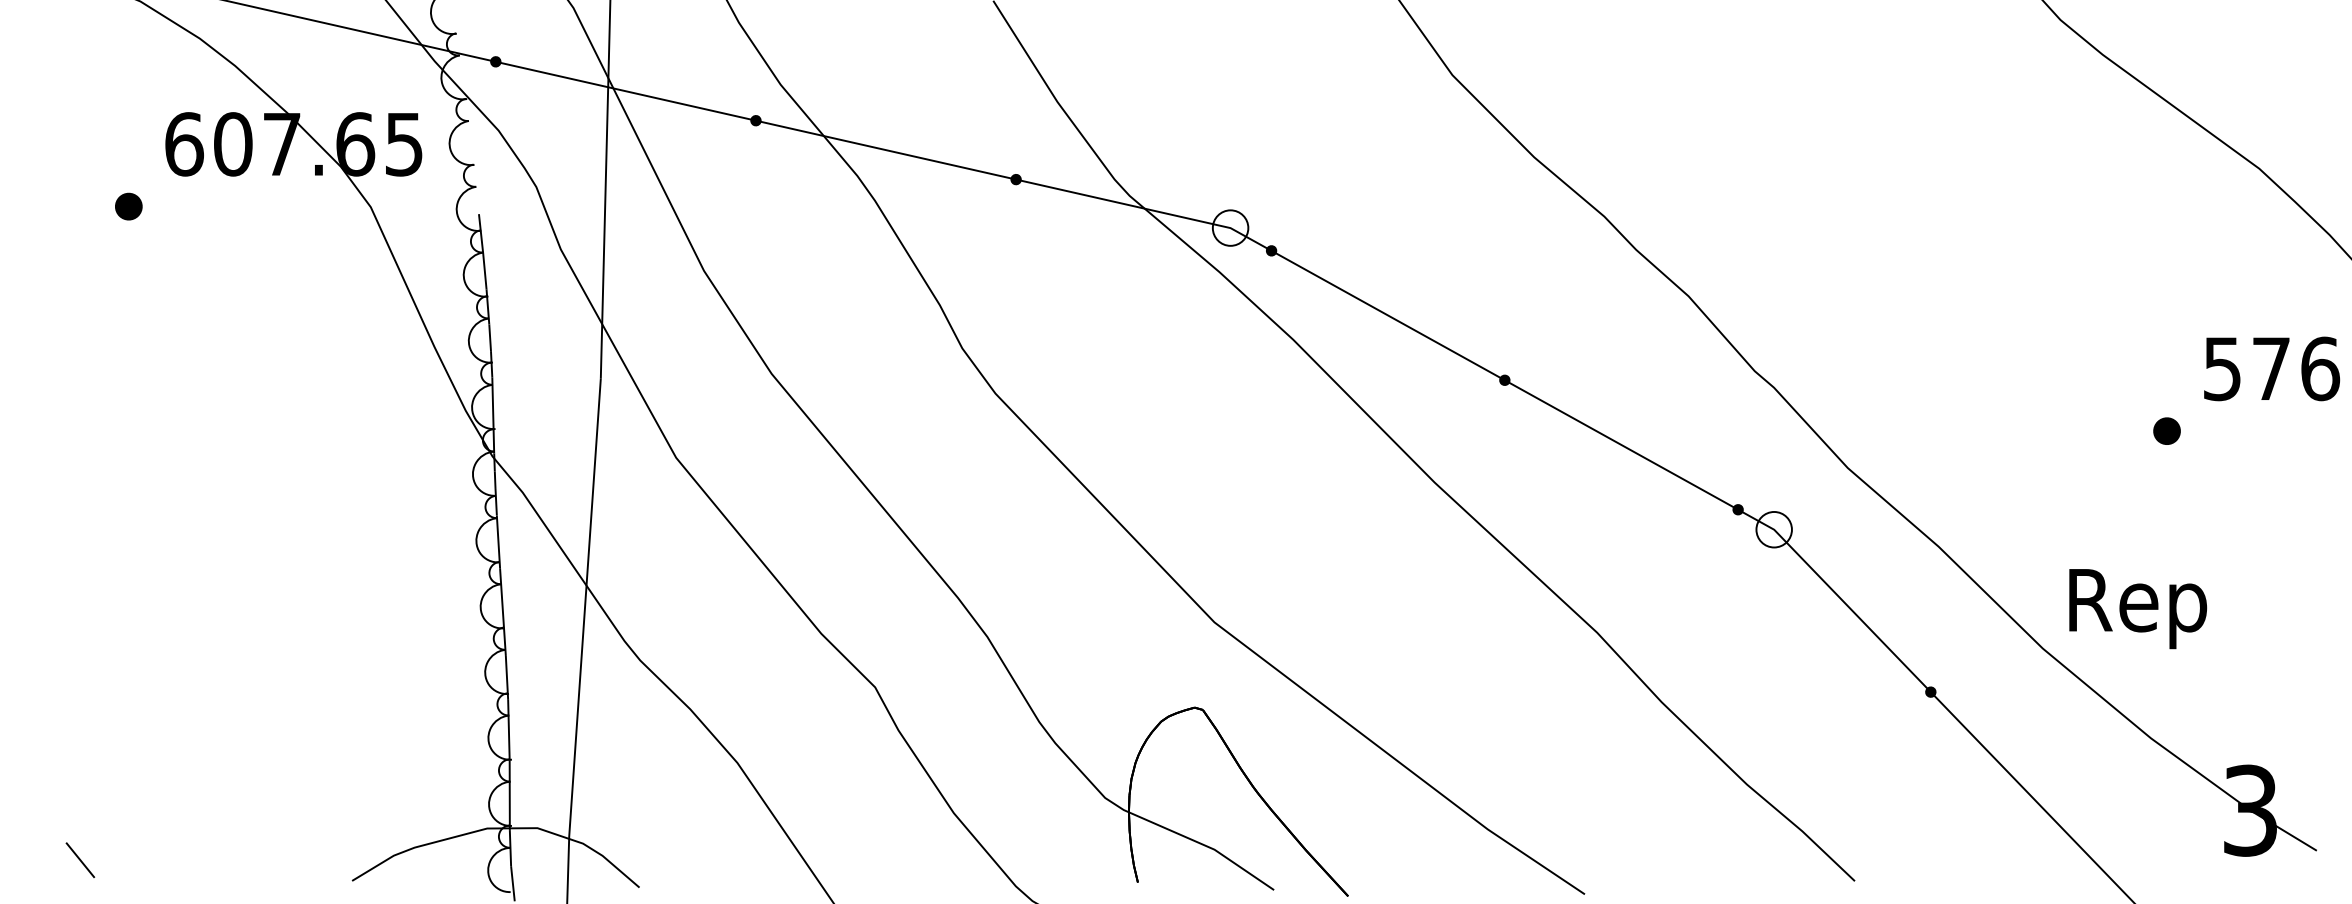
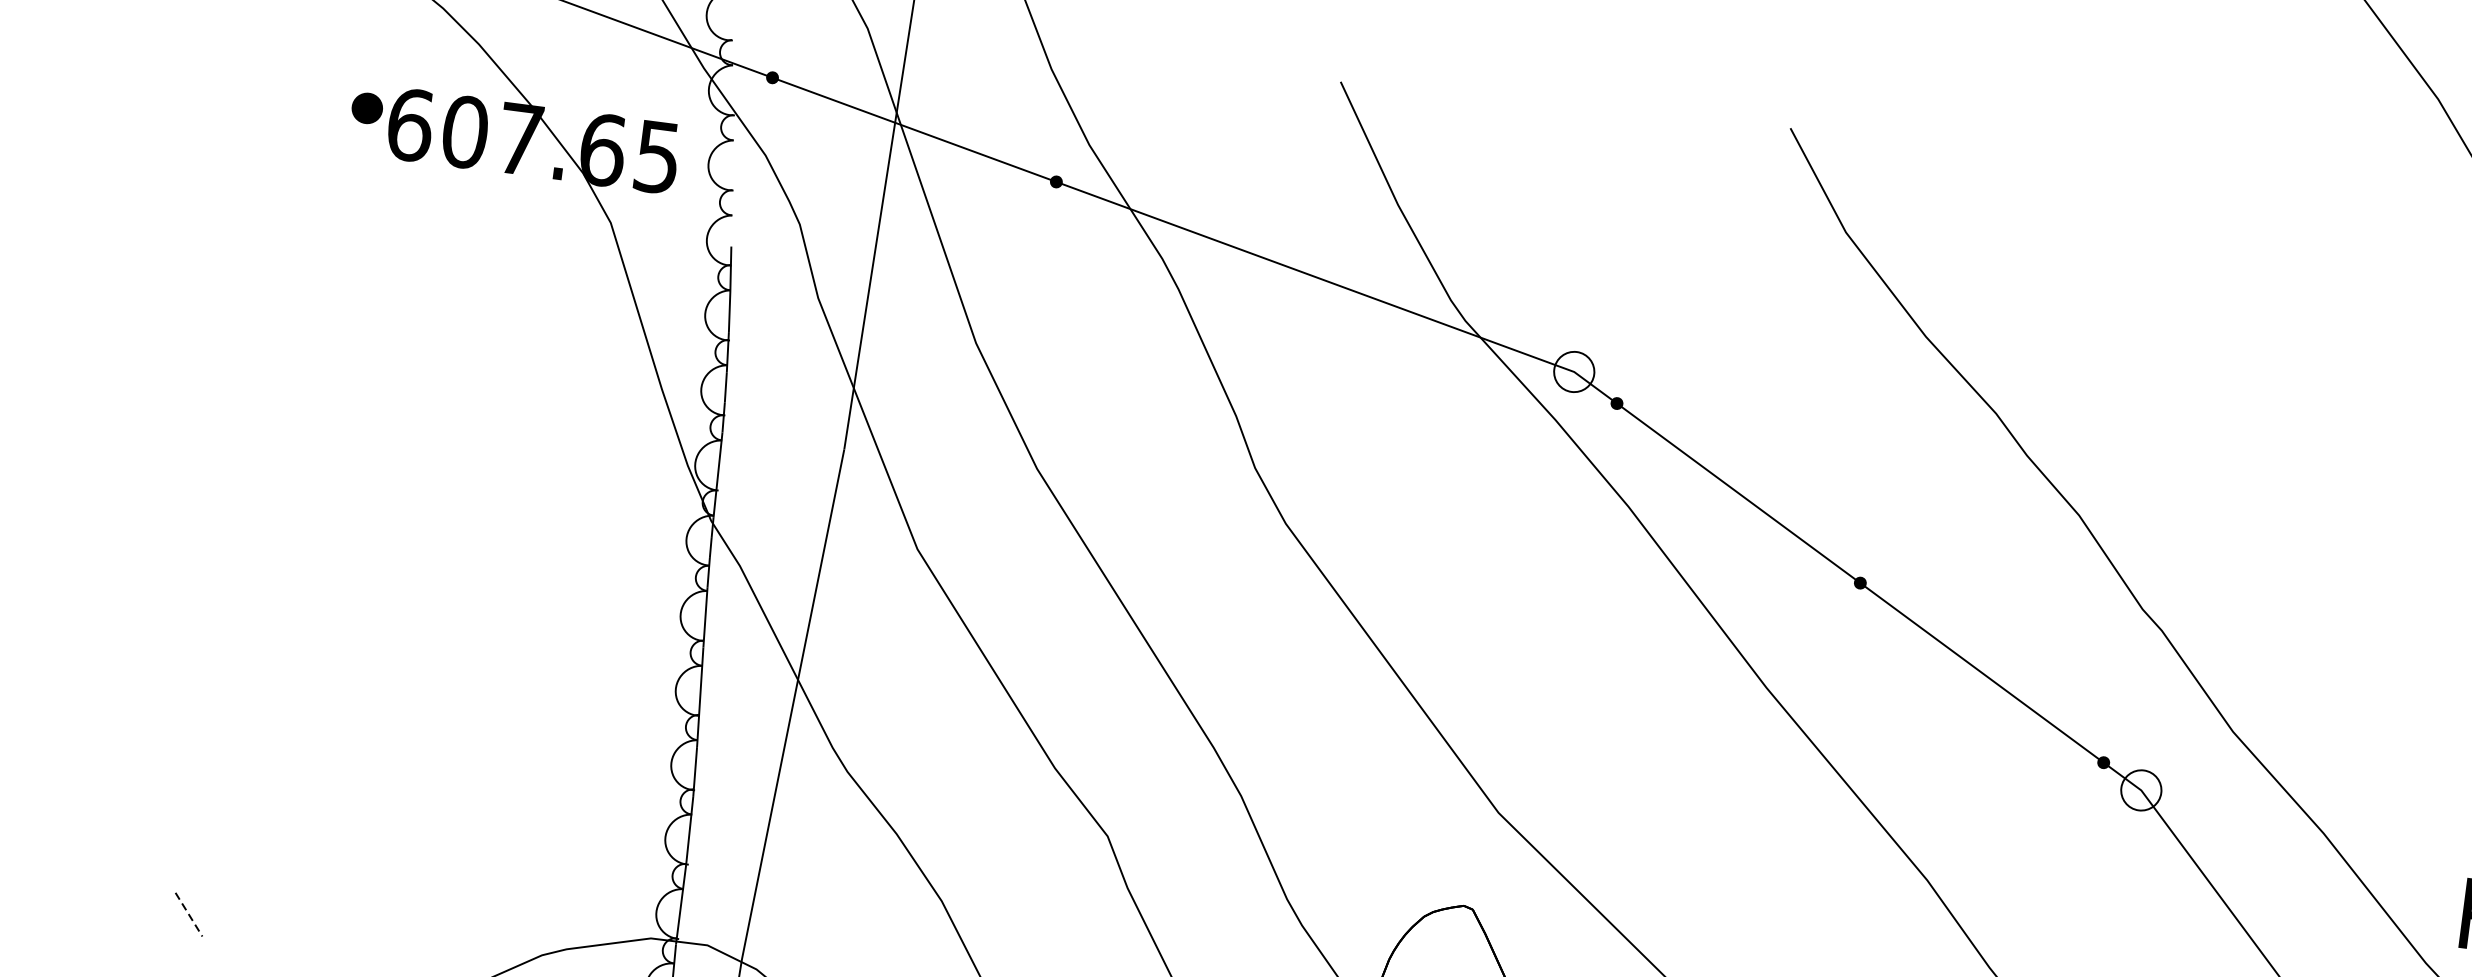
fill: (1015, 179) -> (1339, 285), removed
part: (128, 206) -> (366, 108), moved
line: (80, 860) -> (189, 914), solid -> dashed

